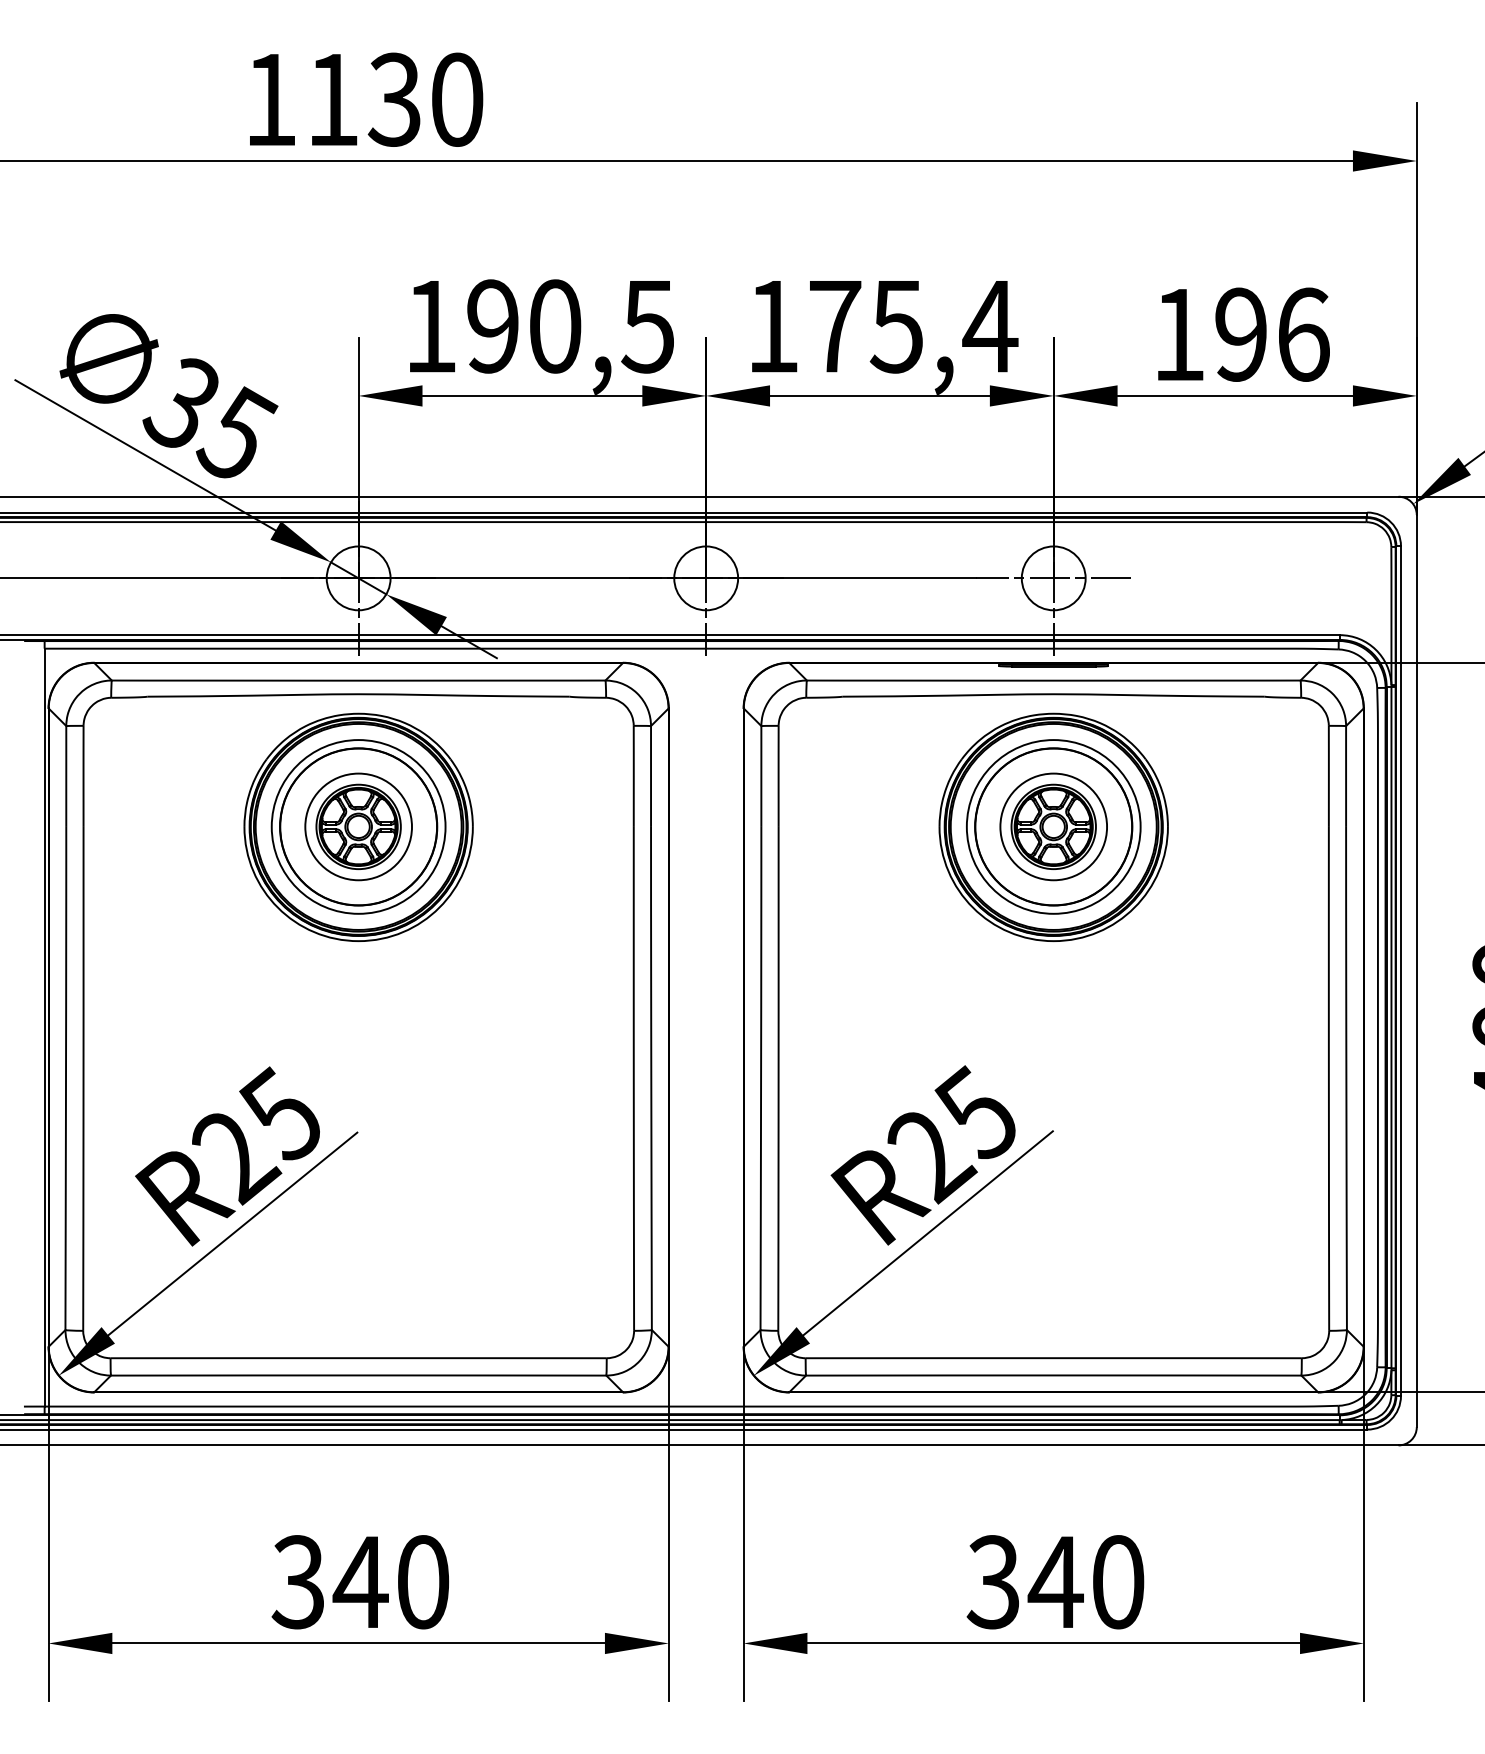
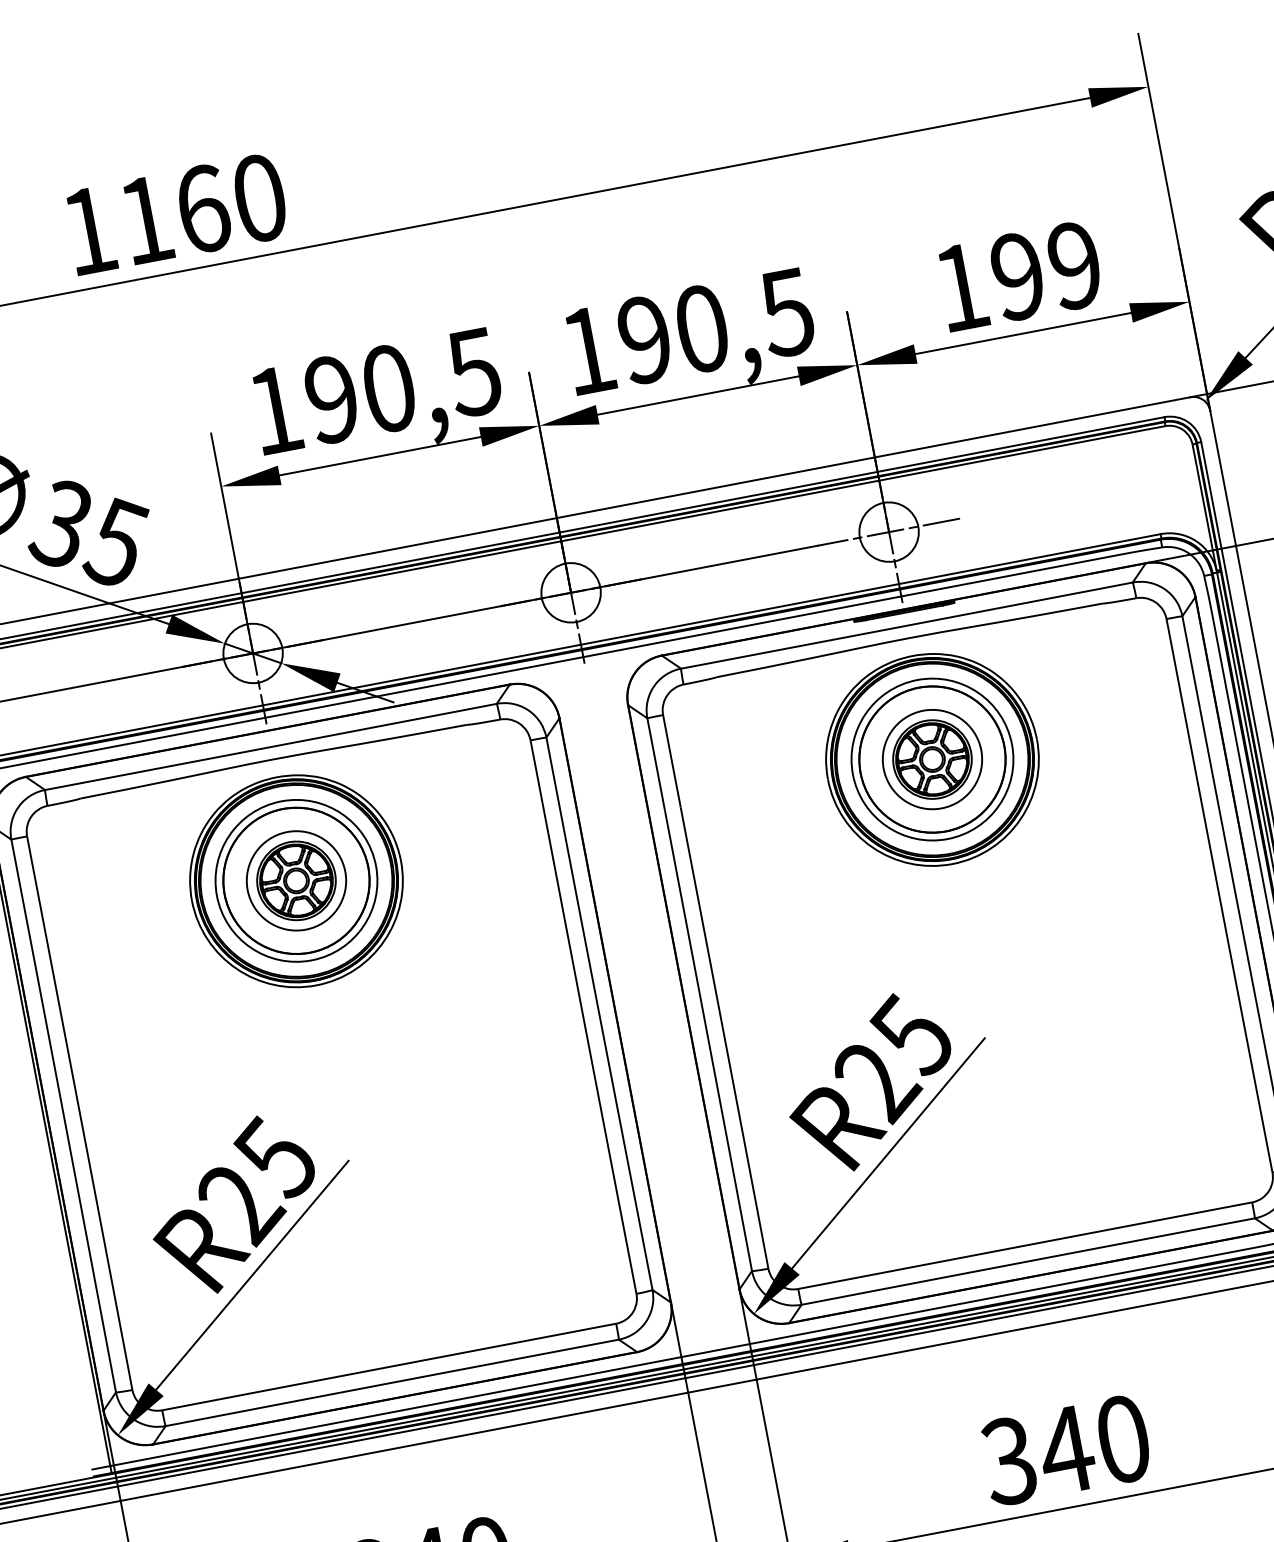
text: (394, 99) -> (202, 209), 1130 -> 1160
text: (913, 326) -> (716, 326), 175,4 -> 190,5
text: (1303, 334) -> (1075, 265), 196 -> 199

